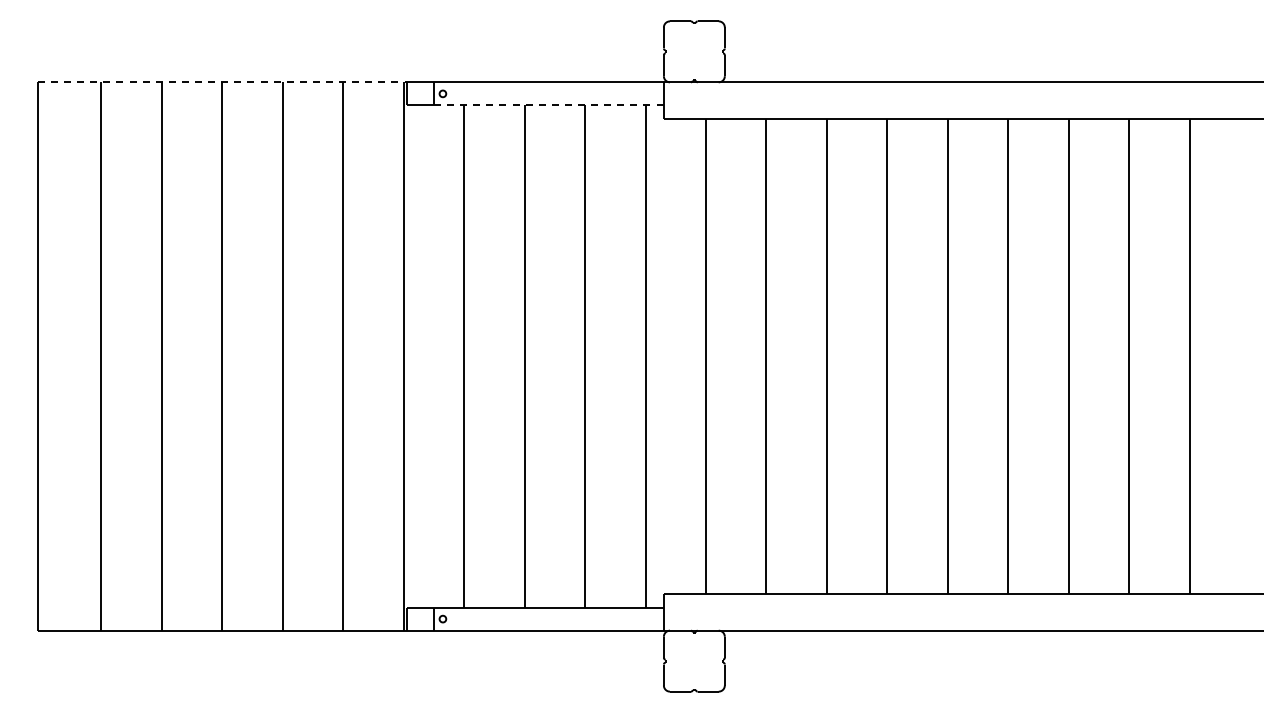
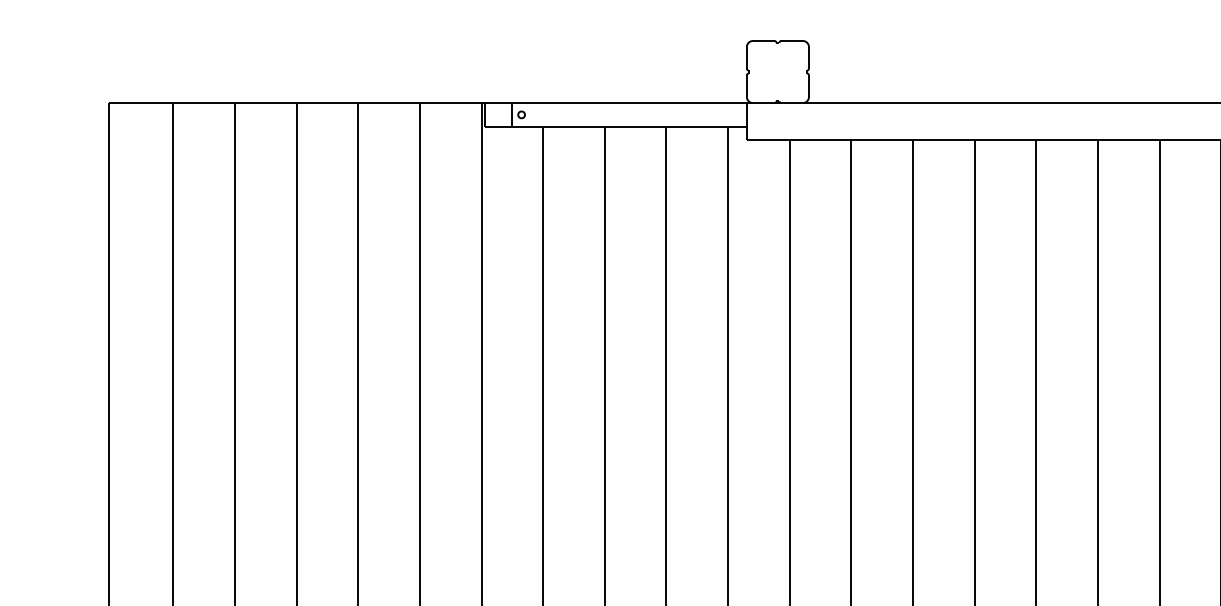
line: (222, 82) -> (296, 103), dashed -> solid
line: (548, 105) -> (629, 126), dashed -> solid

